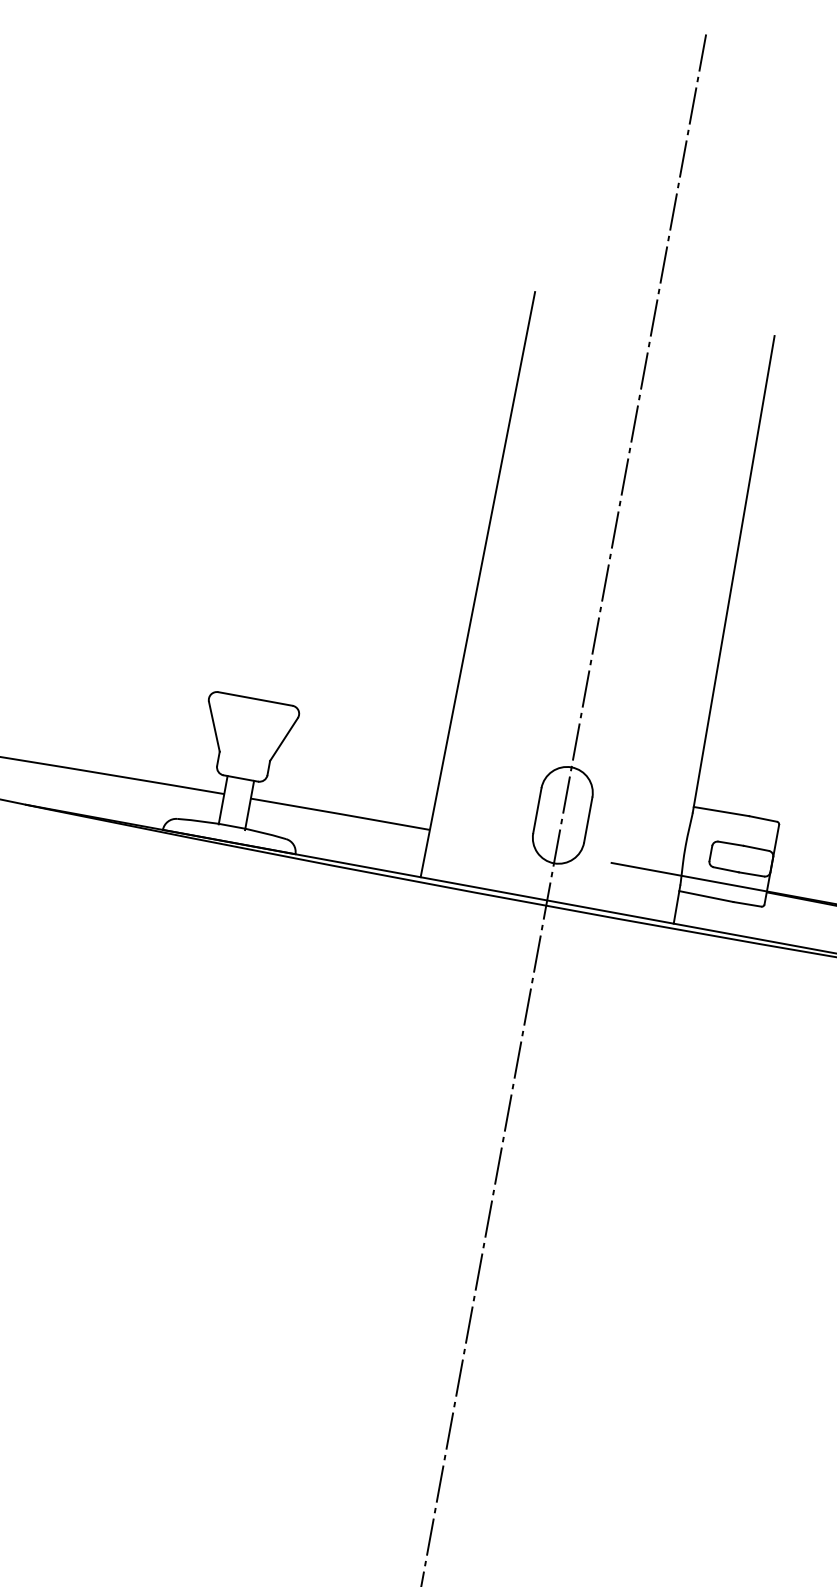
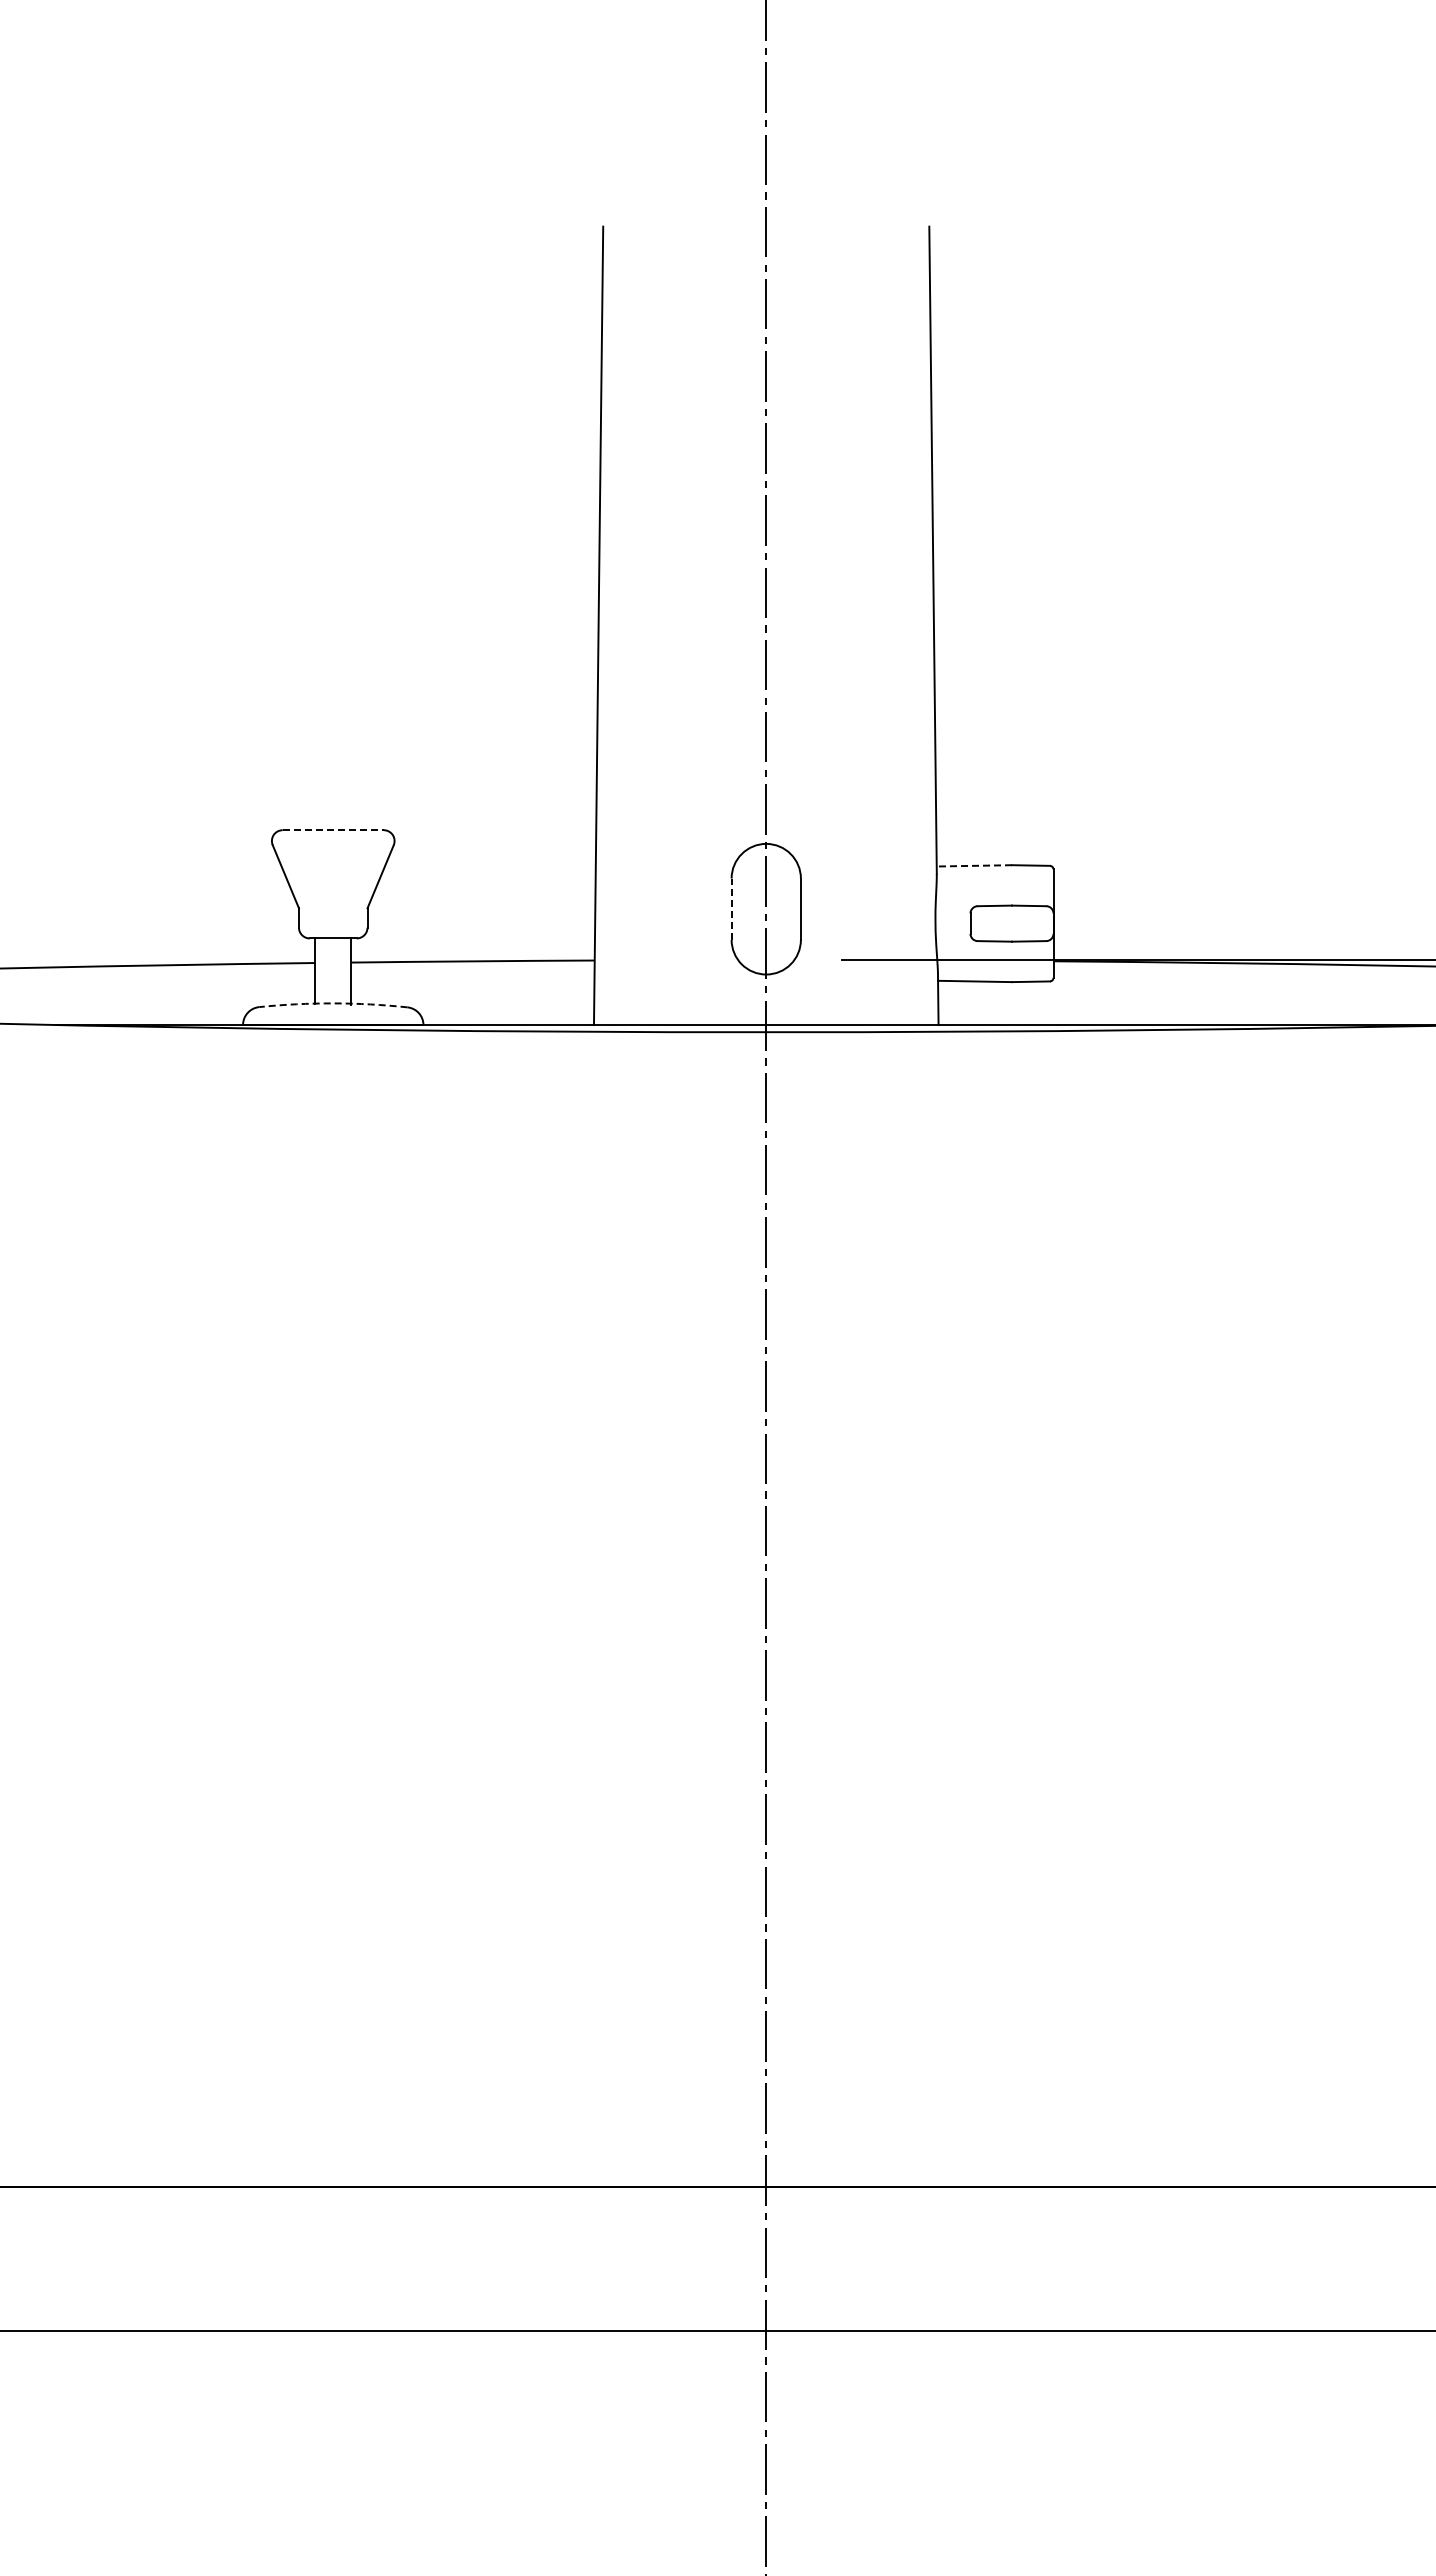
line: (255, 699) -> (333, 830), solid -> dashed
line: (537, 810) -> (731, 909), solid -> dashed
line: (721, 811) -> (974, 865), solid -> dashed
arc: (232, 826) -> (333, 1003), solid -> dashed

